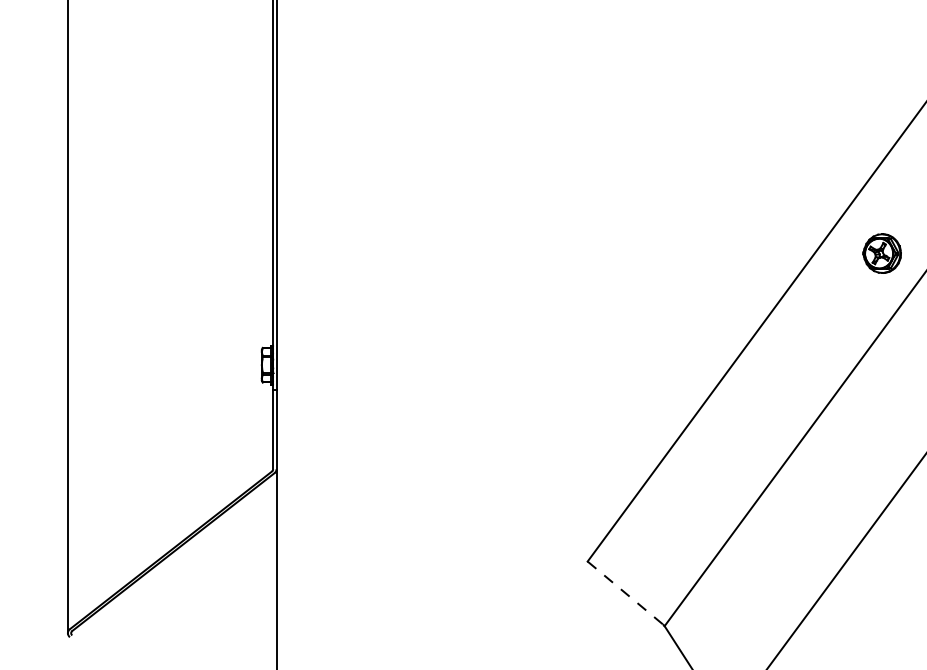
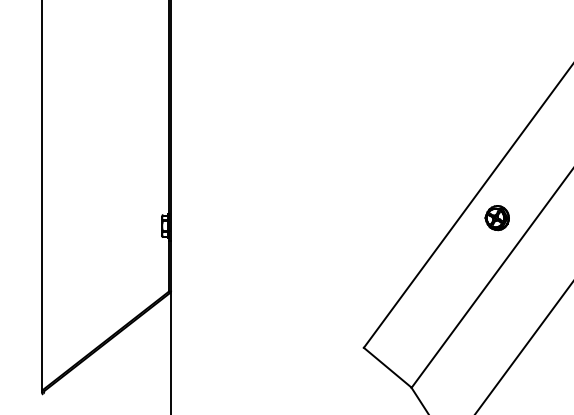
part: (880, 254) -> (496, 218), moved
line: (625, 593) -> (387, 367), dashed -> solid

